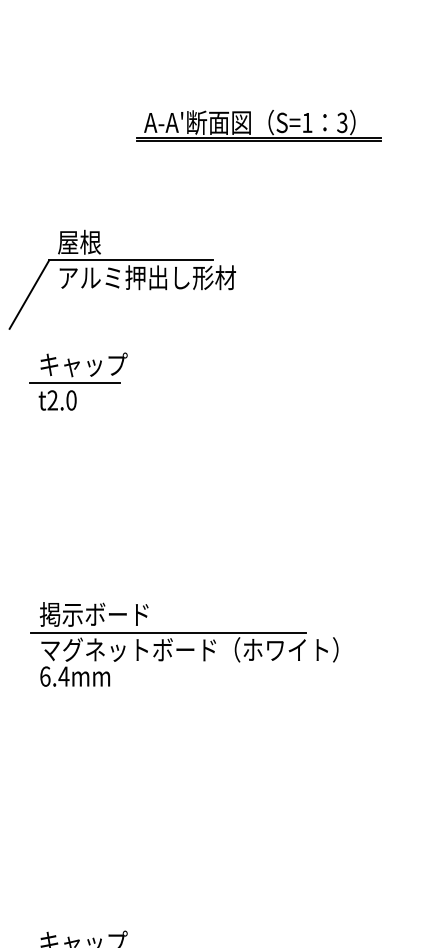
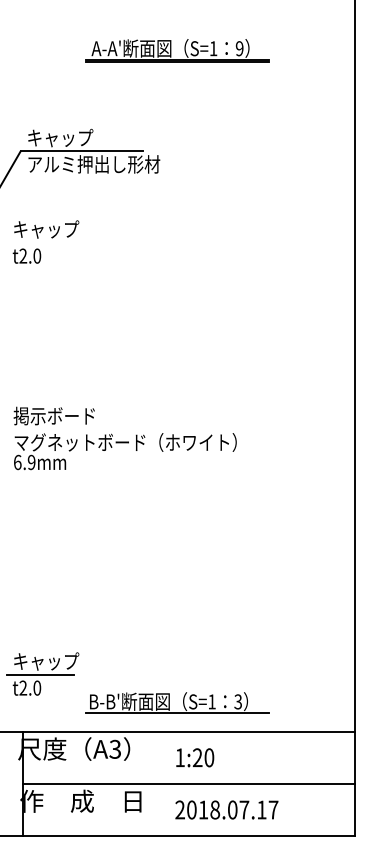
text: (342, 122) -> (239, 48), 3 -> 9
text: (102, 241) -> (60, 137), 屋根 -> キャップ
line: (74, 382) -> (39, 242), removed
line: (168, 632) -> (109, 429), removed
text: (63, 676) -> (31, 462), 6.4mm -> 6.9mm

